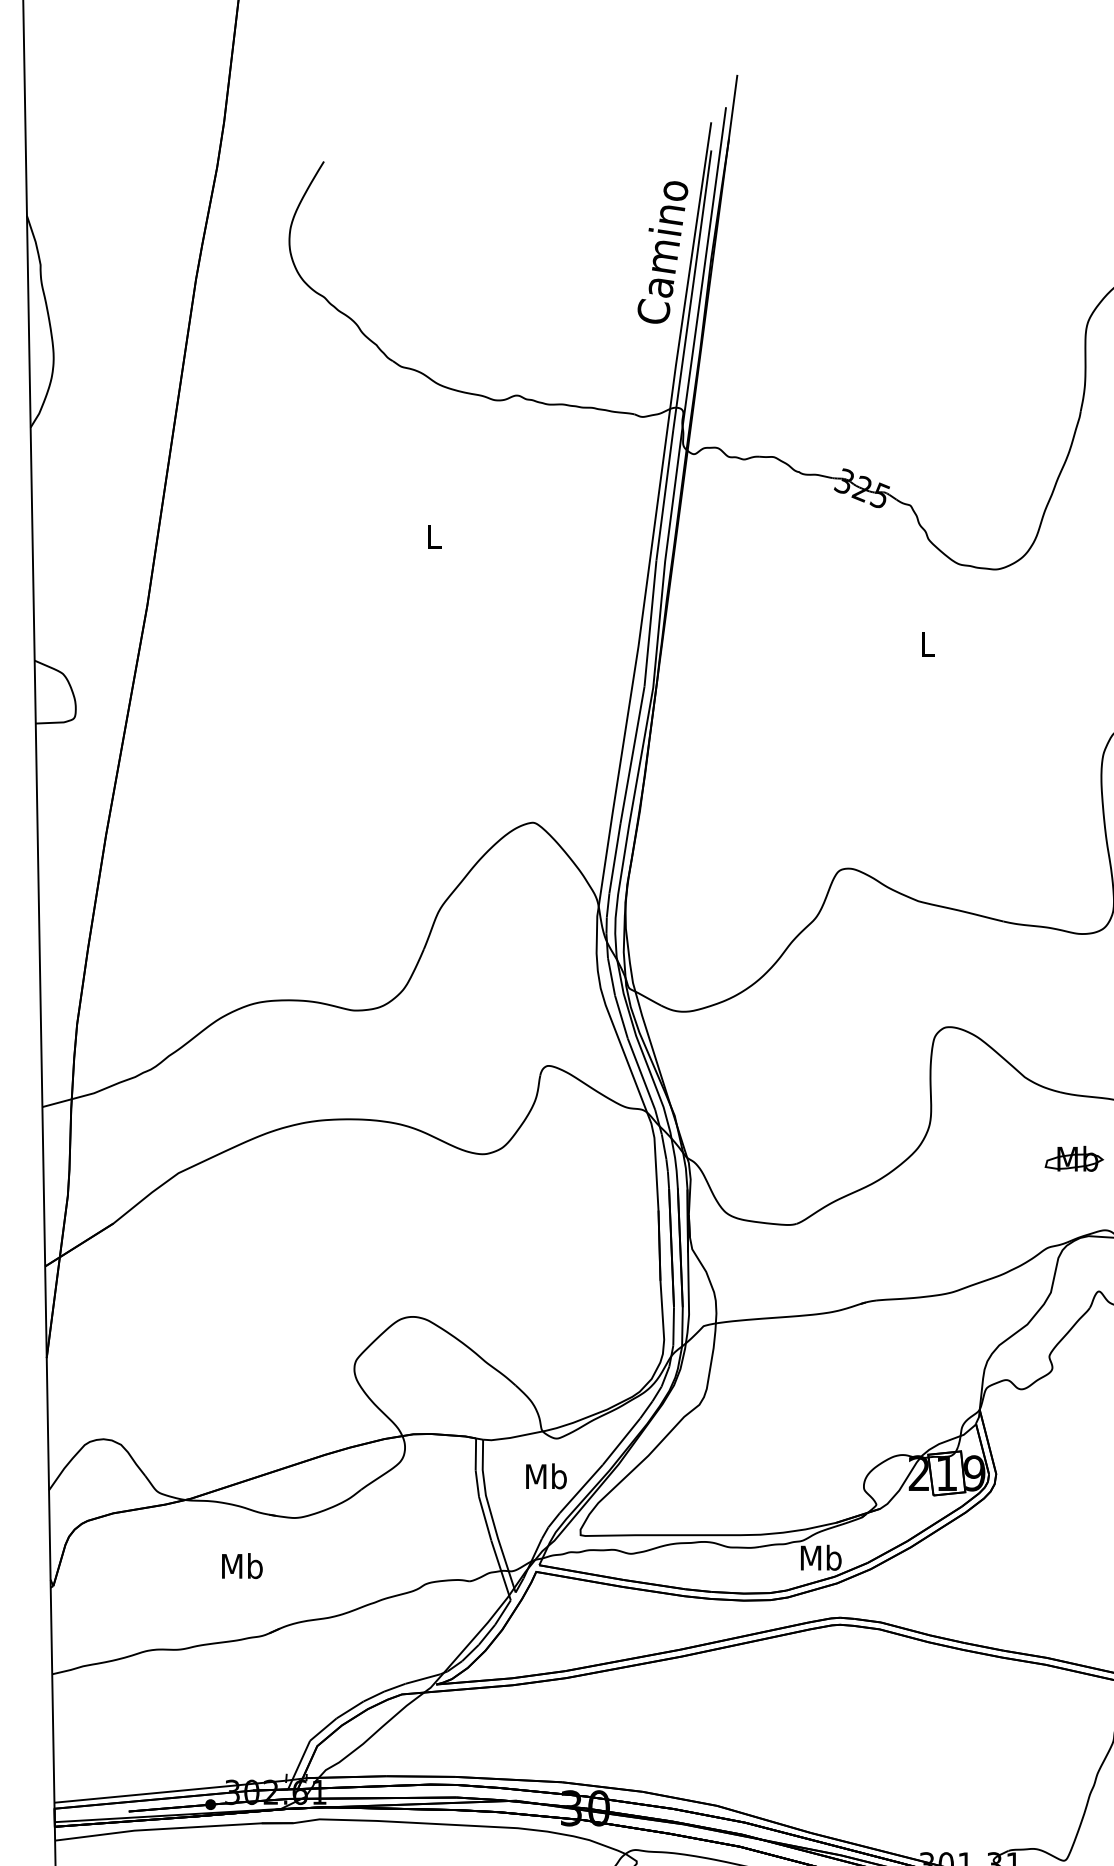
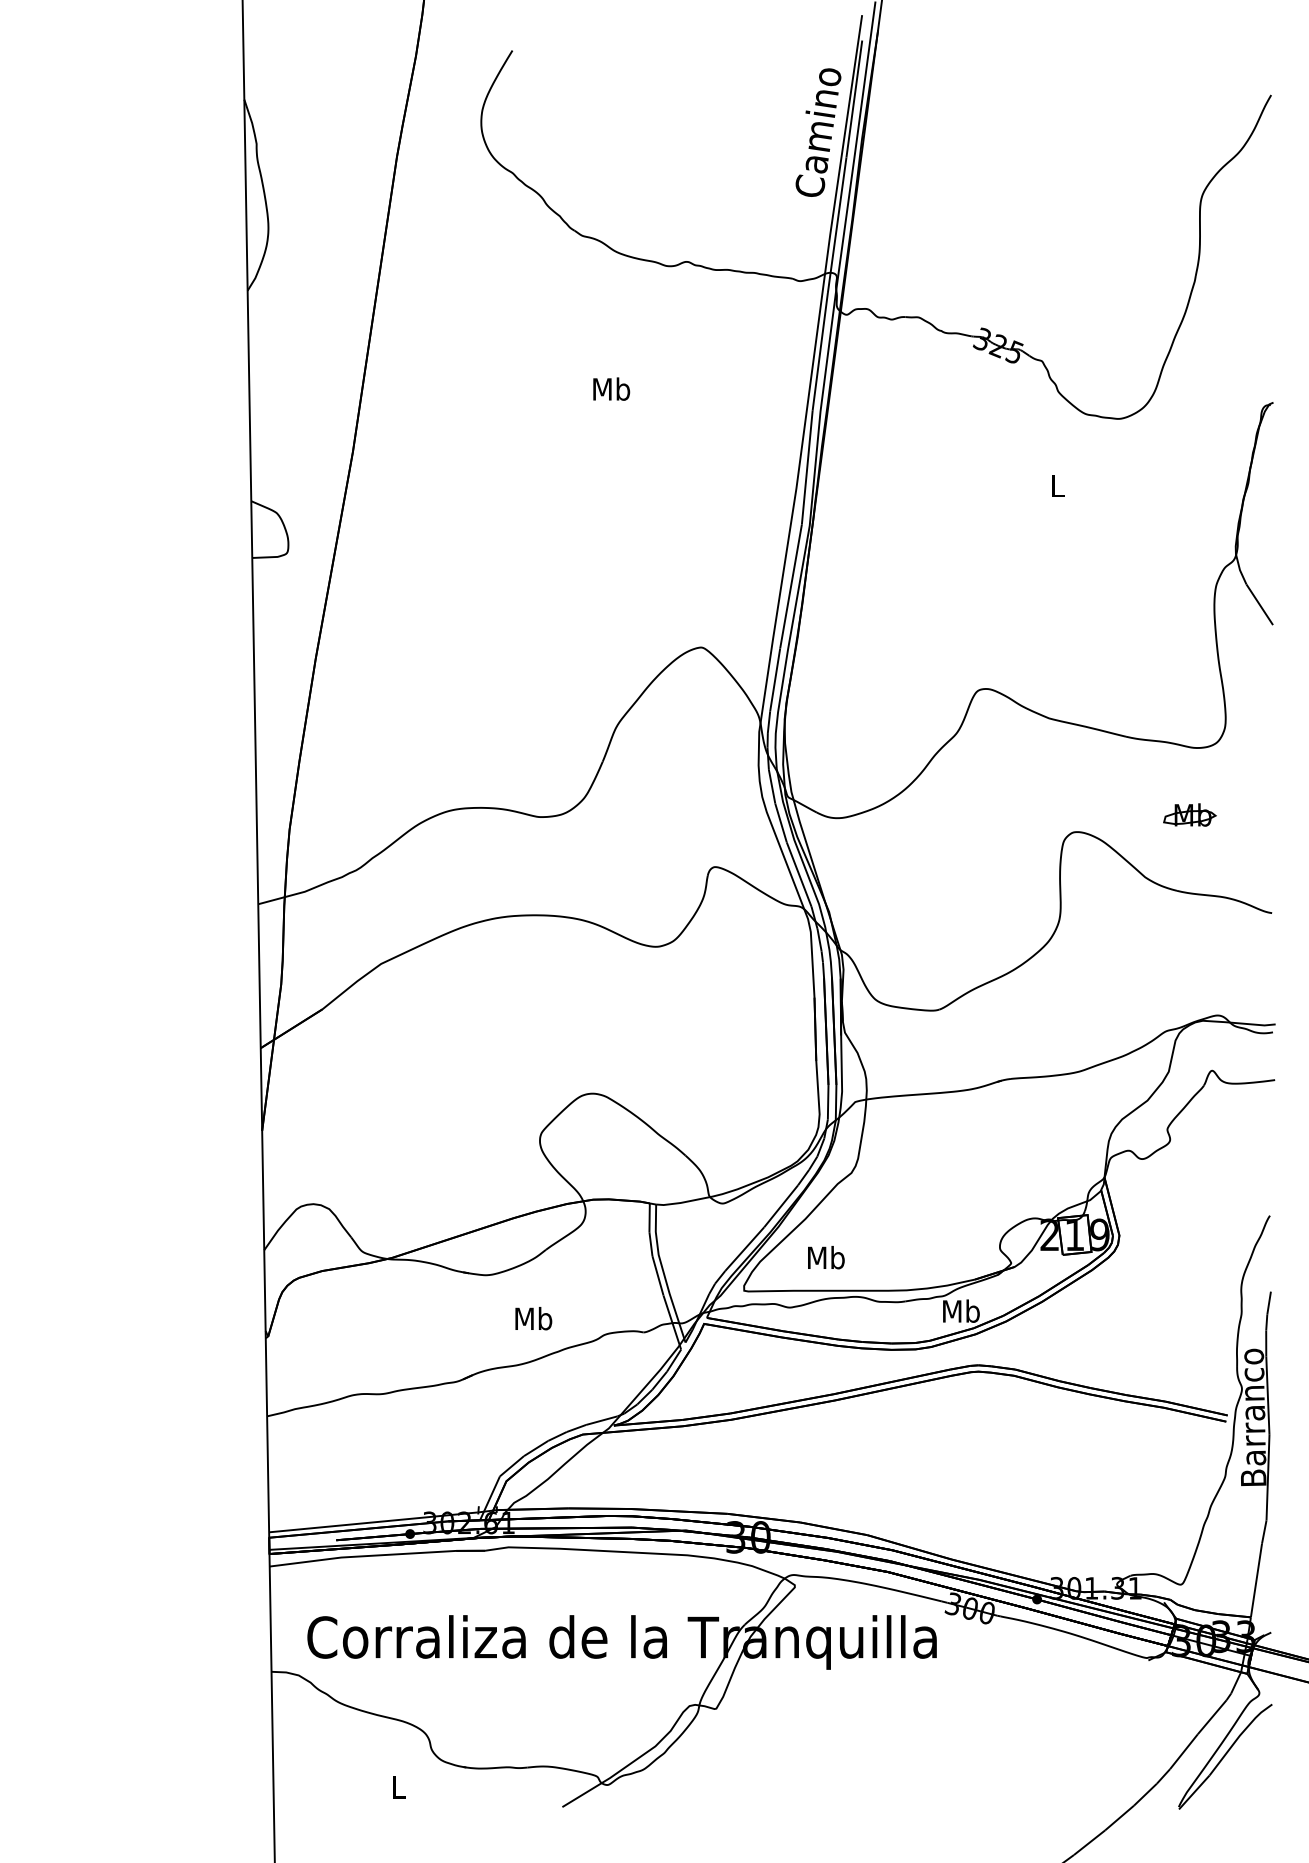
text: (433, 535) -> (611, 388), L -> Mb
part: (1073, 1158) -> (1189, 814), moved
text: (546, 1476) -> (826, 1257), moved
text: (242, 1565) -> (533, 1318), moved

